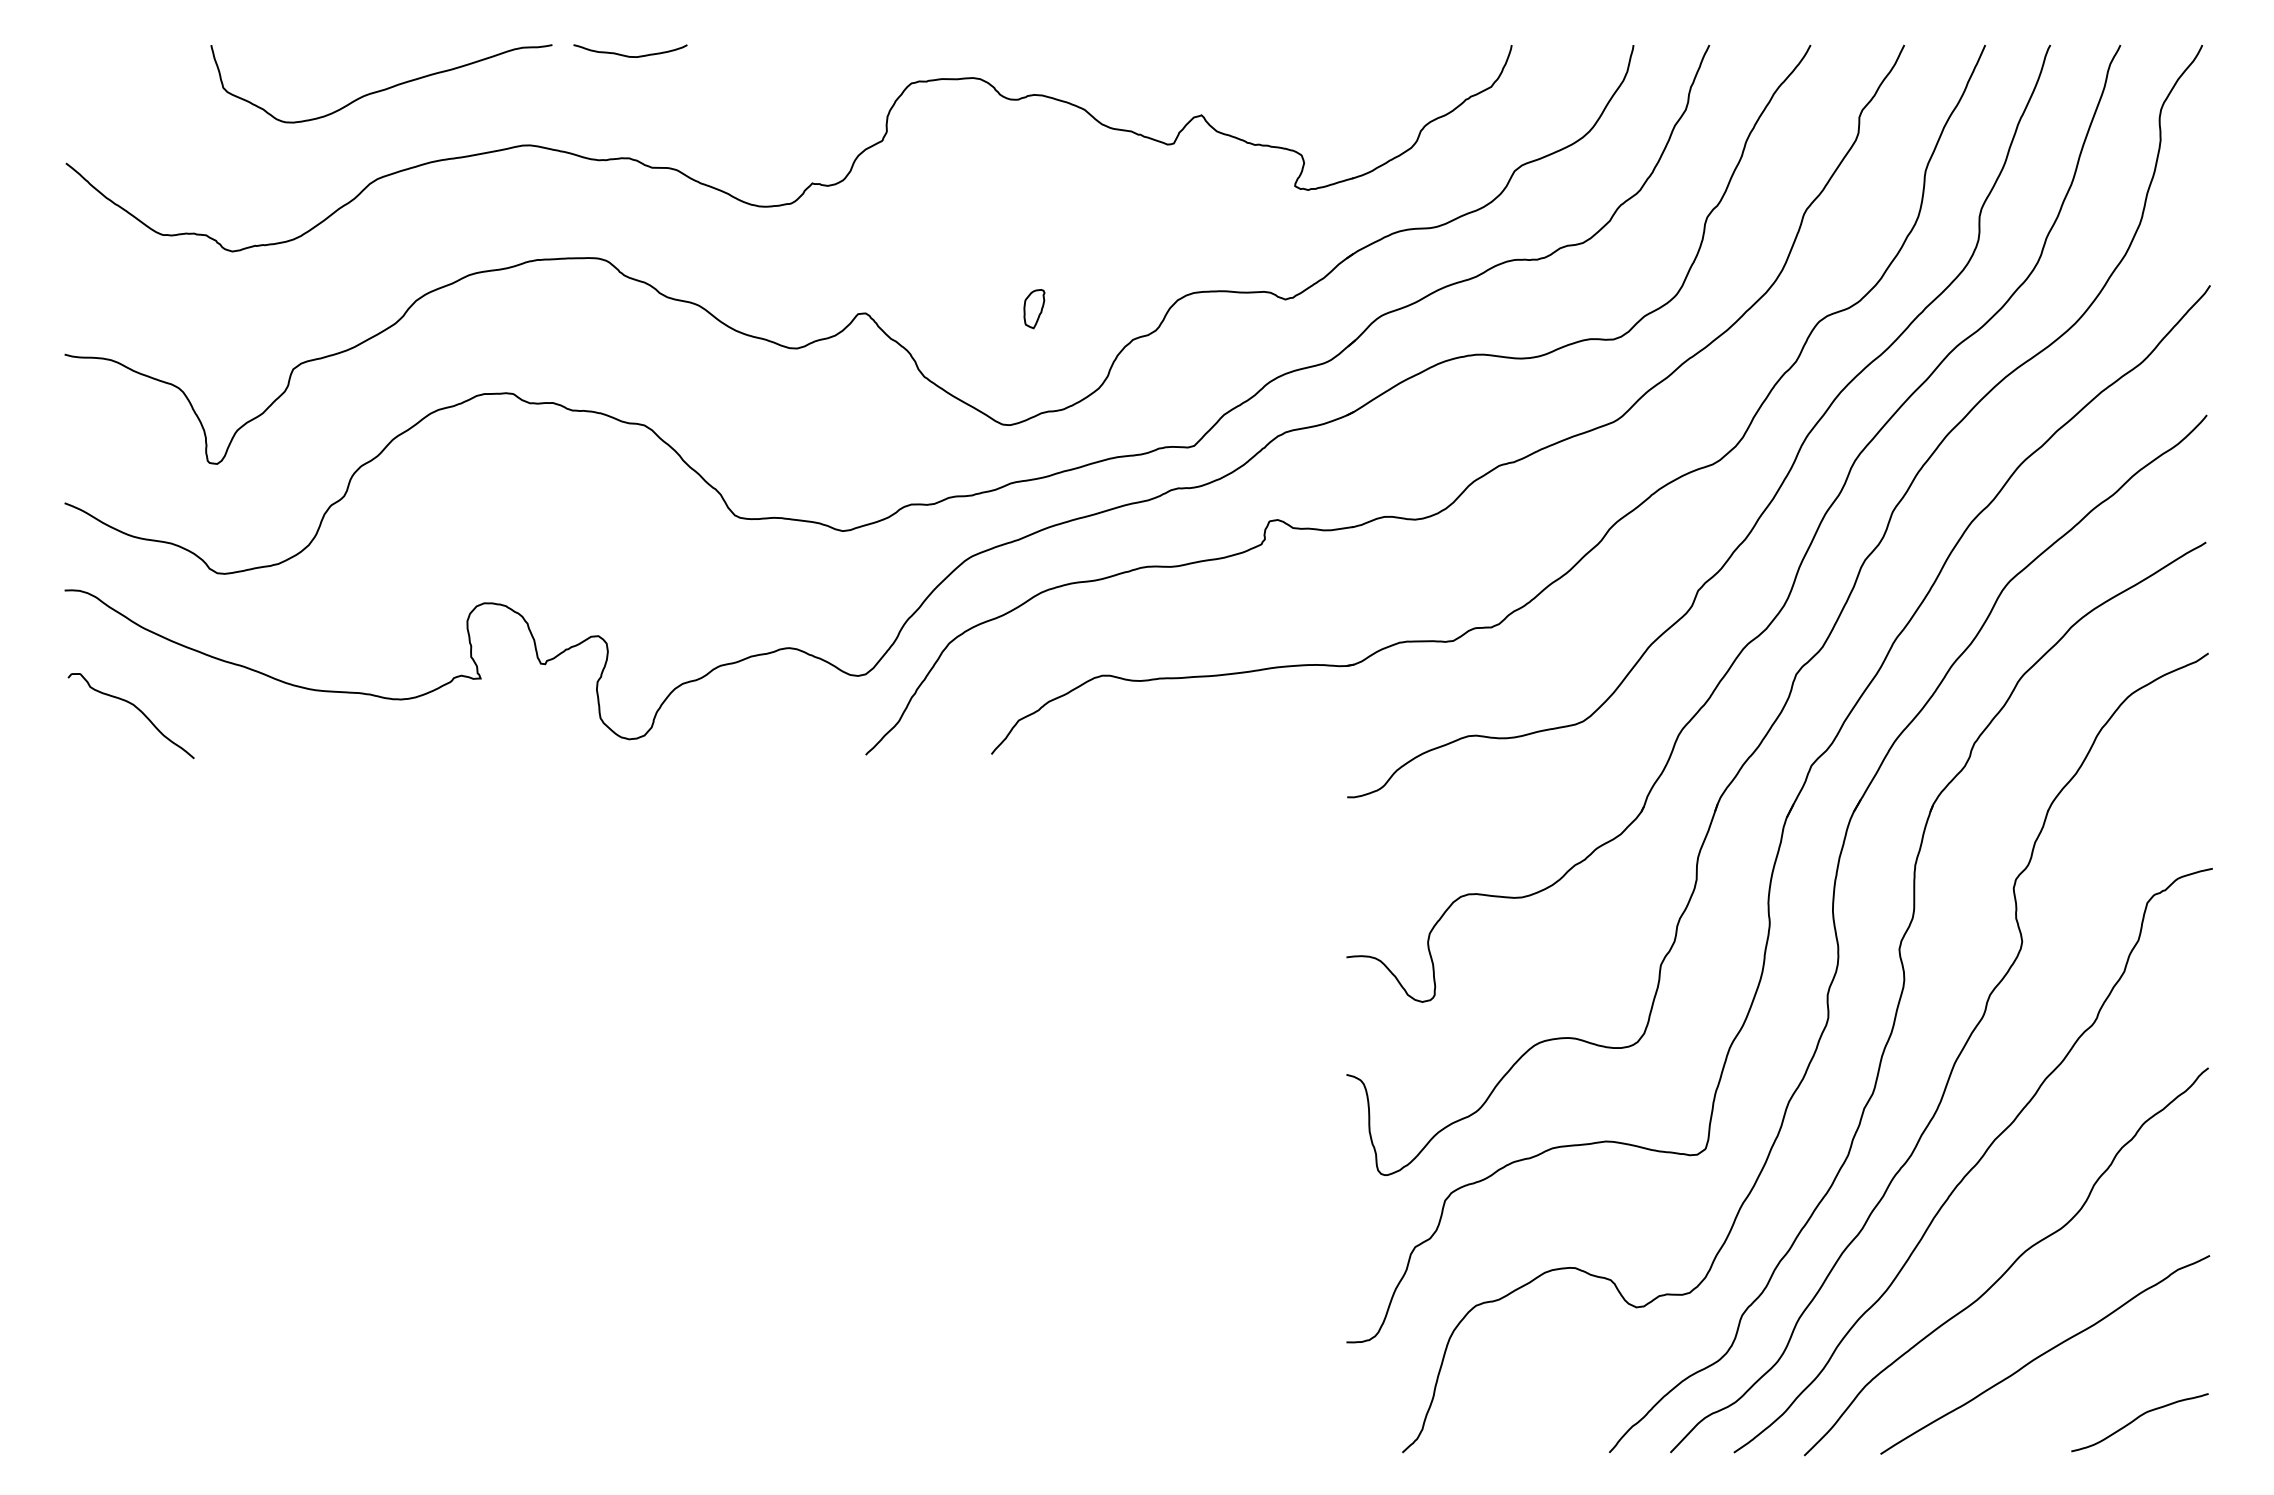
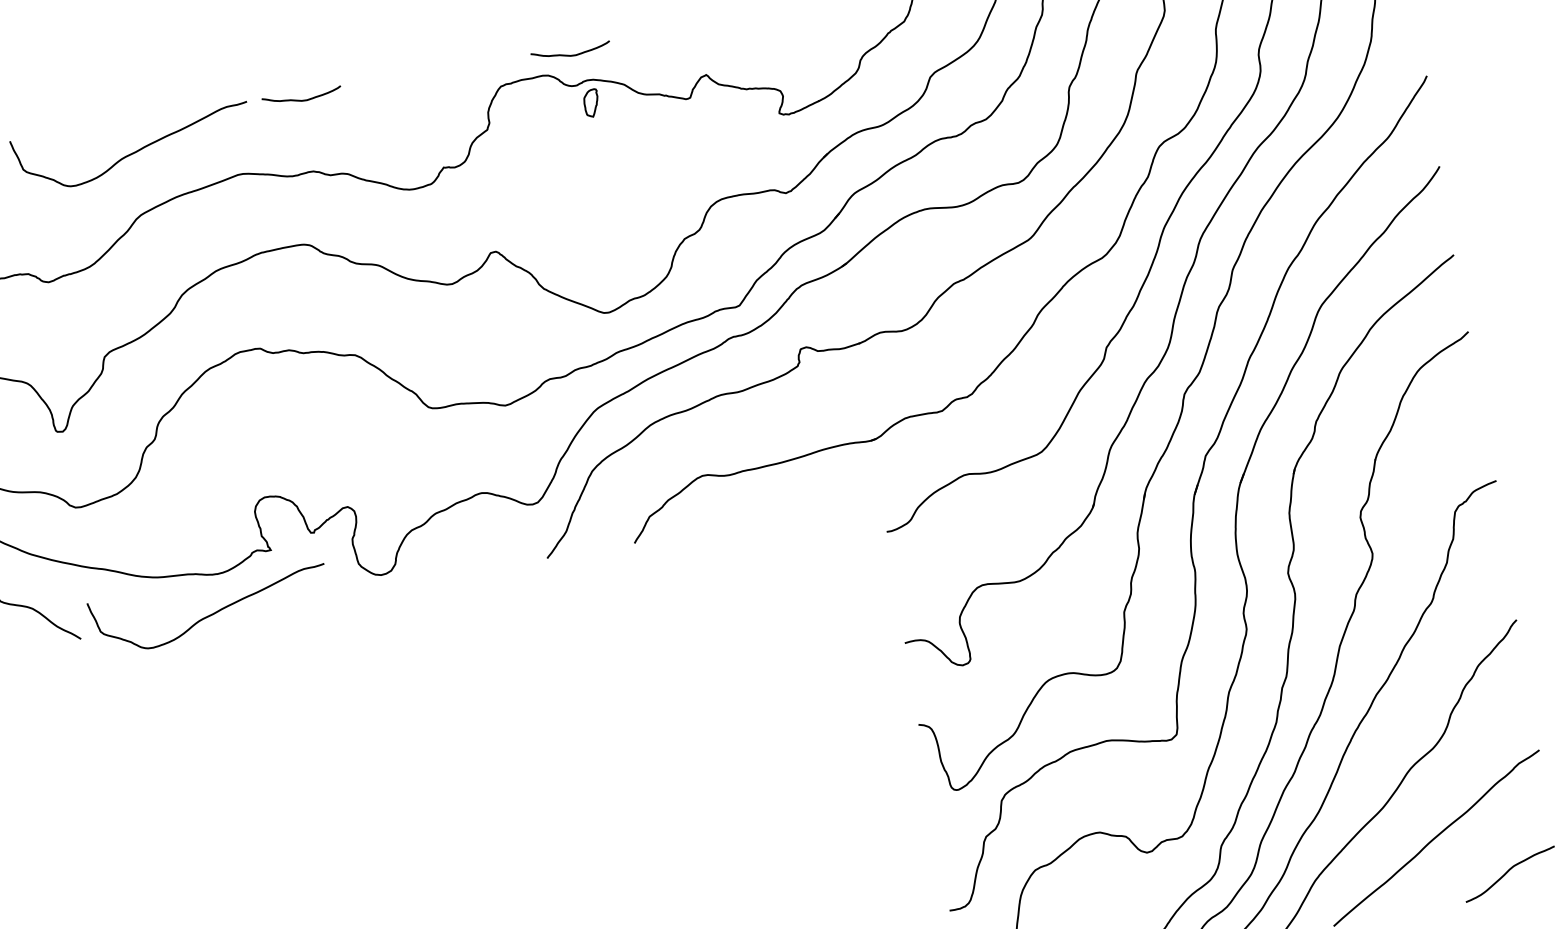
curve: (1015, 55) -> (569, 55), added
part: (1034, 309) -> (591, 103), moved
curve: (384, 753) -> (212, 613), added

